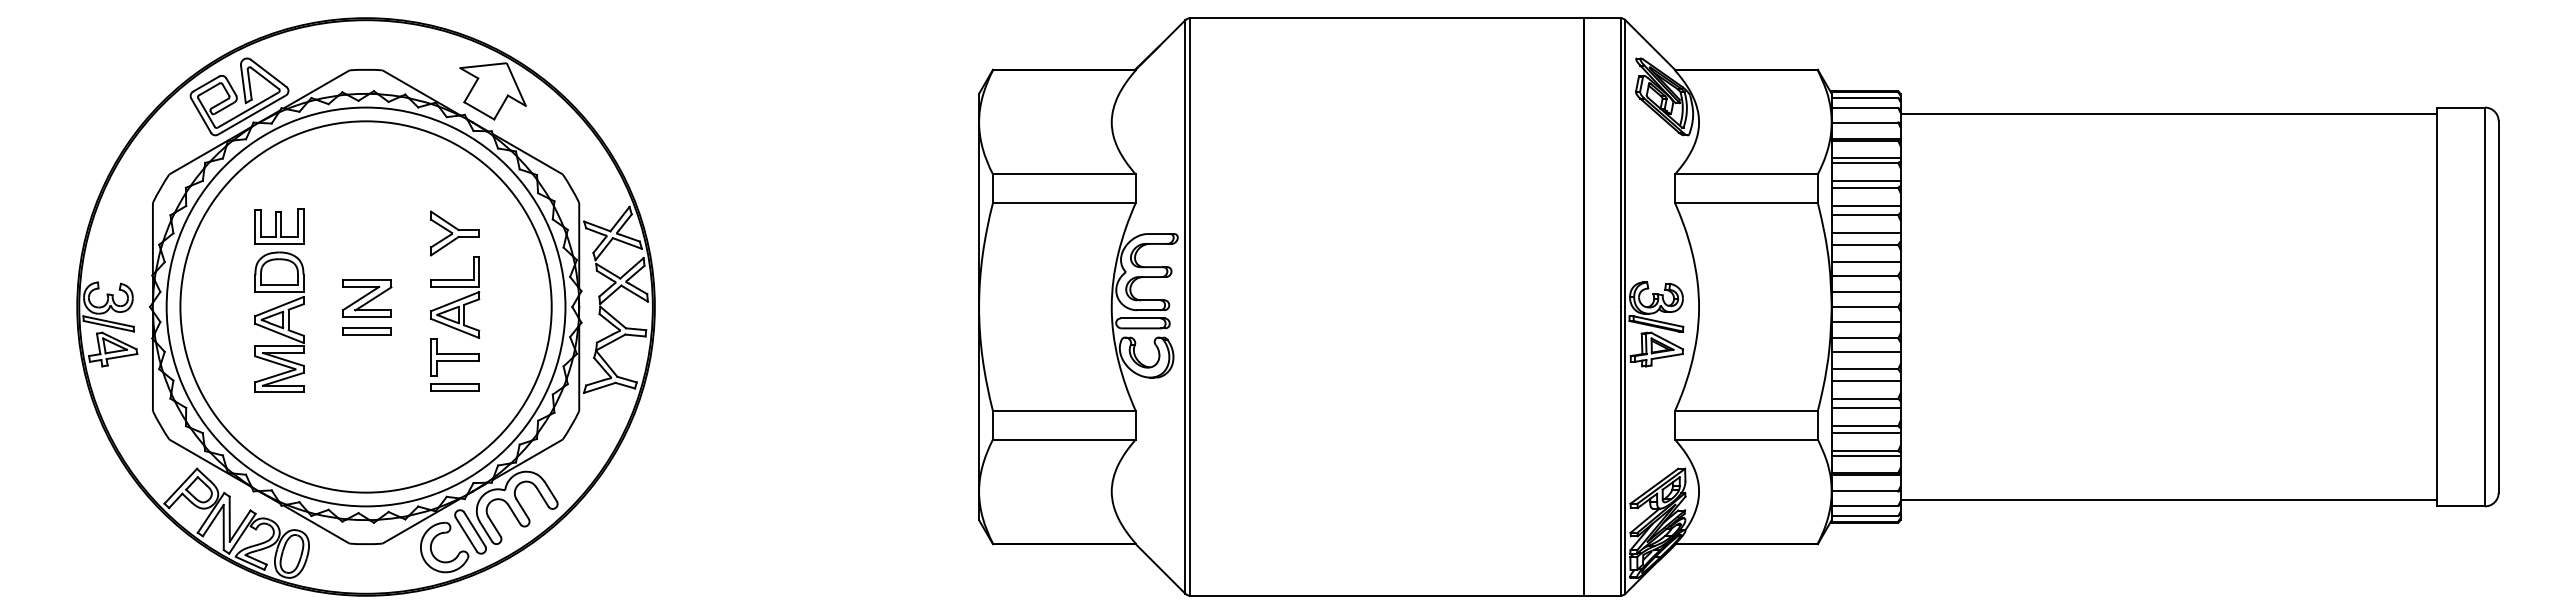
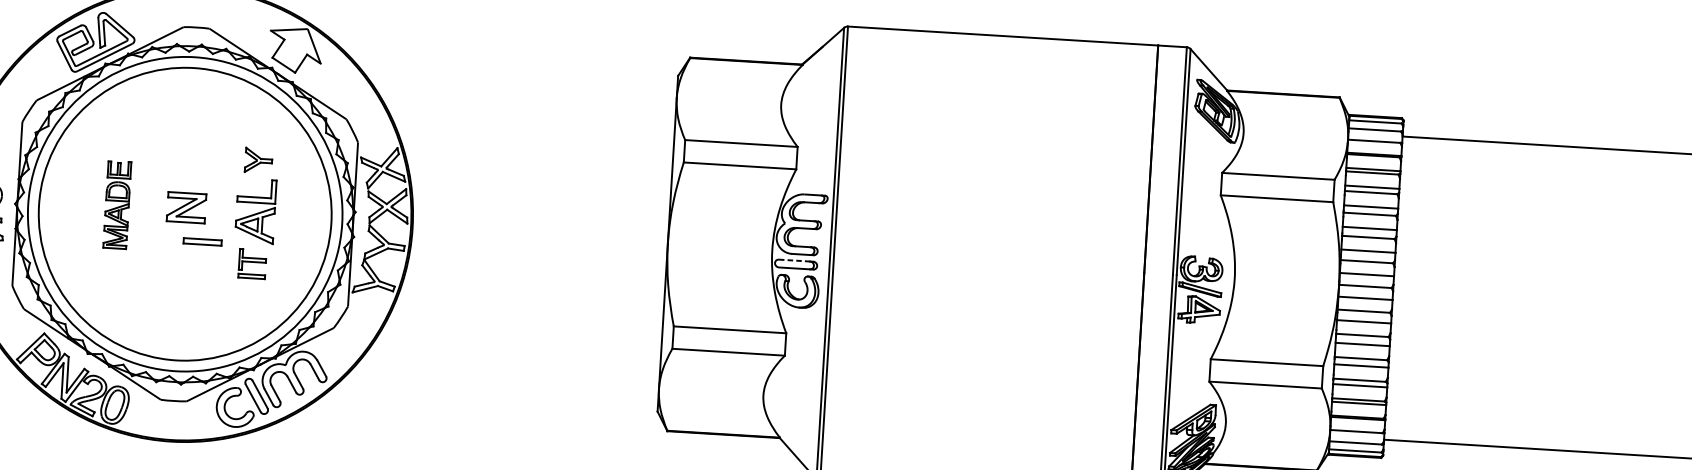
part: (454, 233) -> (258, 160), size x0.7
part: (279, 300) -> (117, 204), size x0.6
line: (1140, 318) -> (794, 260), solid -> dashed
part: (366, 331) -> (202, 241), moved
part: (454, 364) -> (252, 263), size x0.7

